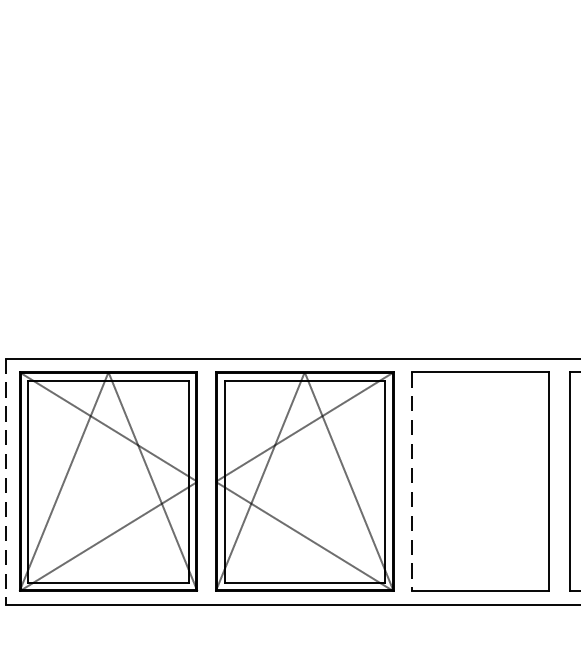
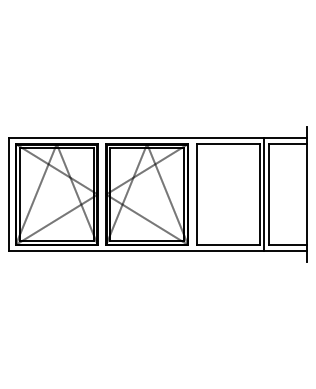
line: (5, 481) -> (9, 194), dashed -> solid
line: (559, 481) -> (264, 194), added
line: (411, 483) -> (196, 195), dashed -> solid

